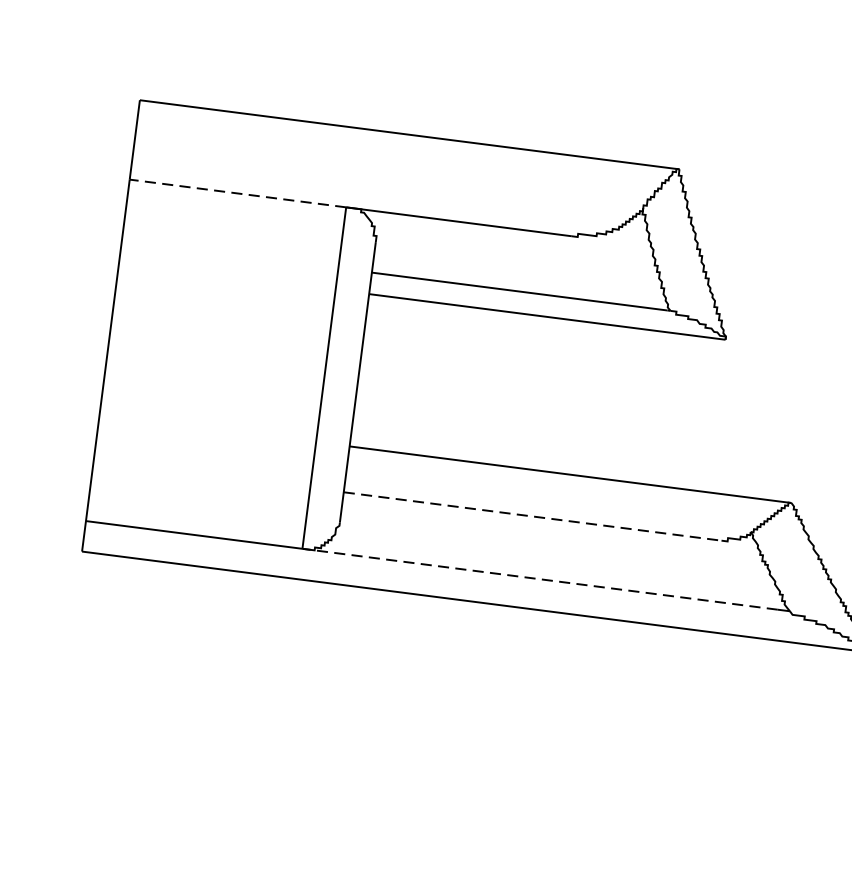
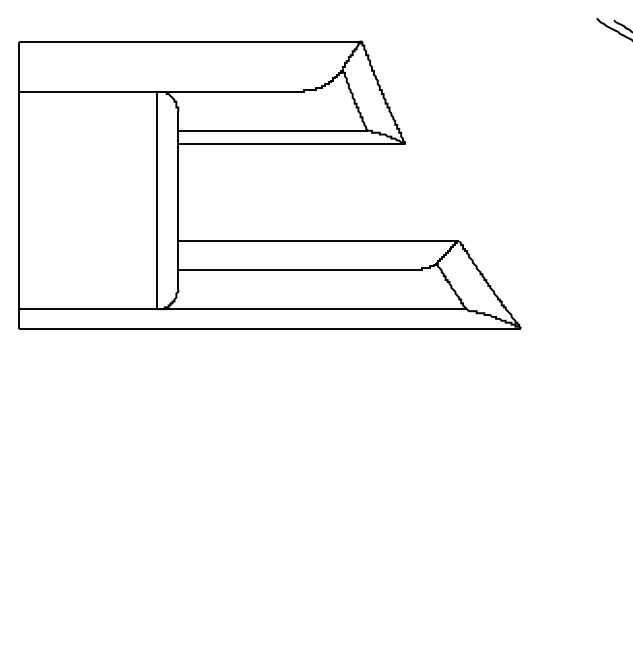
line: (238, 194) -> (88, 92), dashed -> solid
line: (532, 516) -> (298, 270), dashed -> solid
line: (539, 579) -> (307, 309), dashed -> solid

